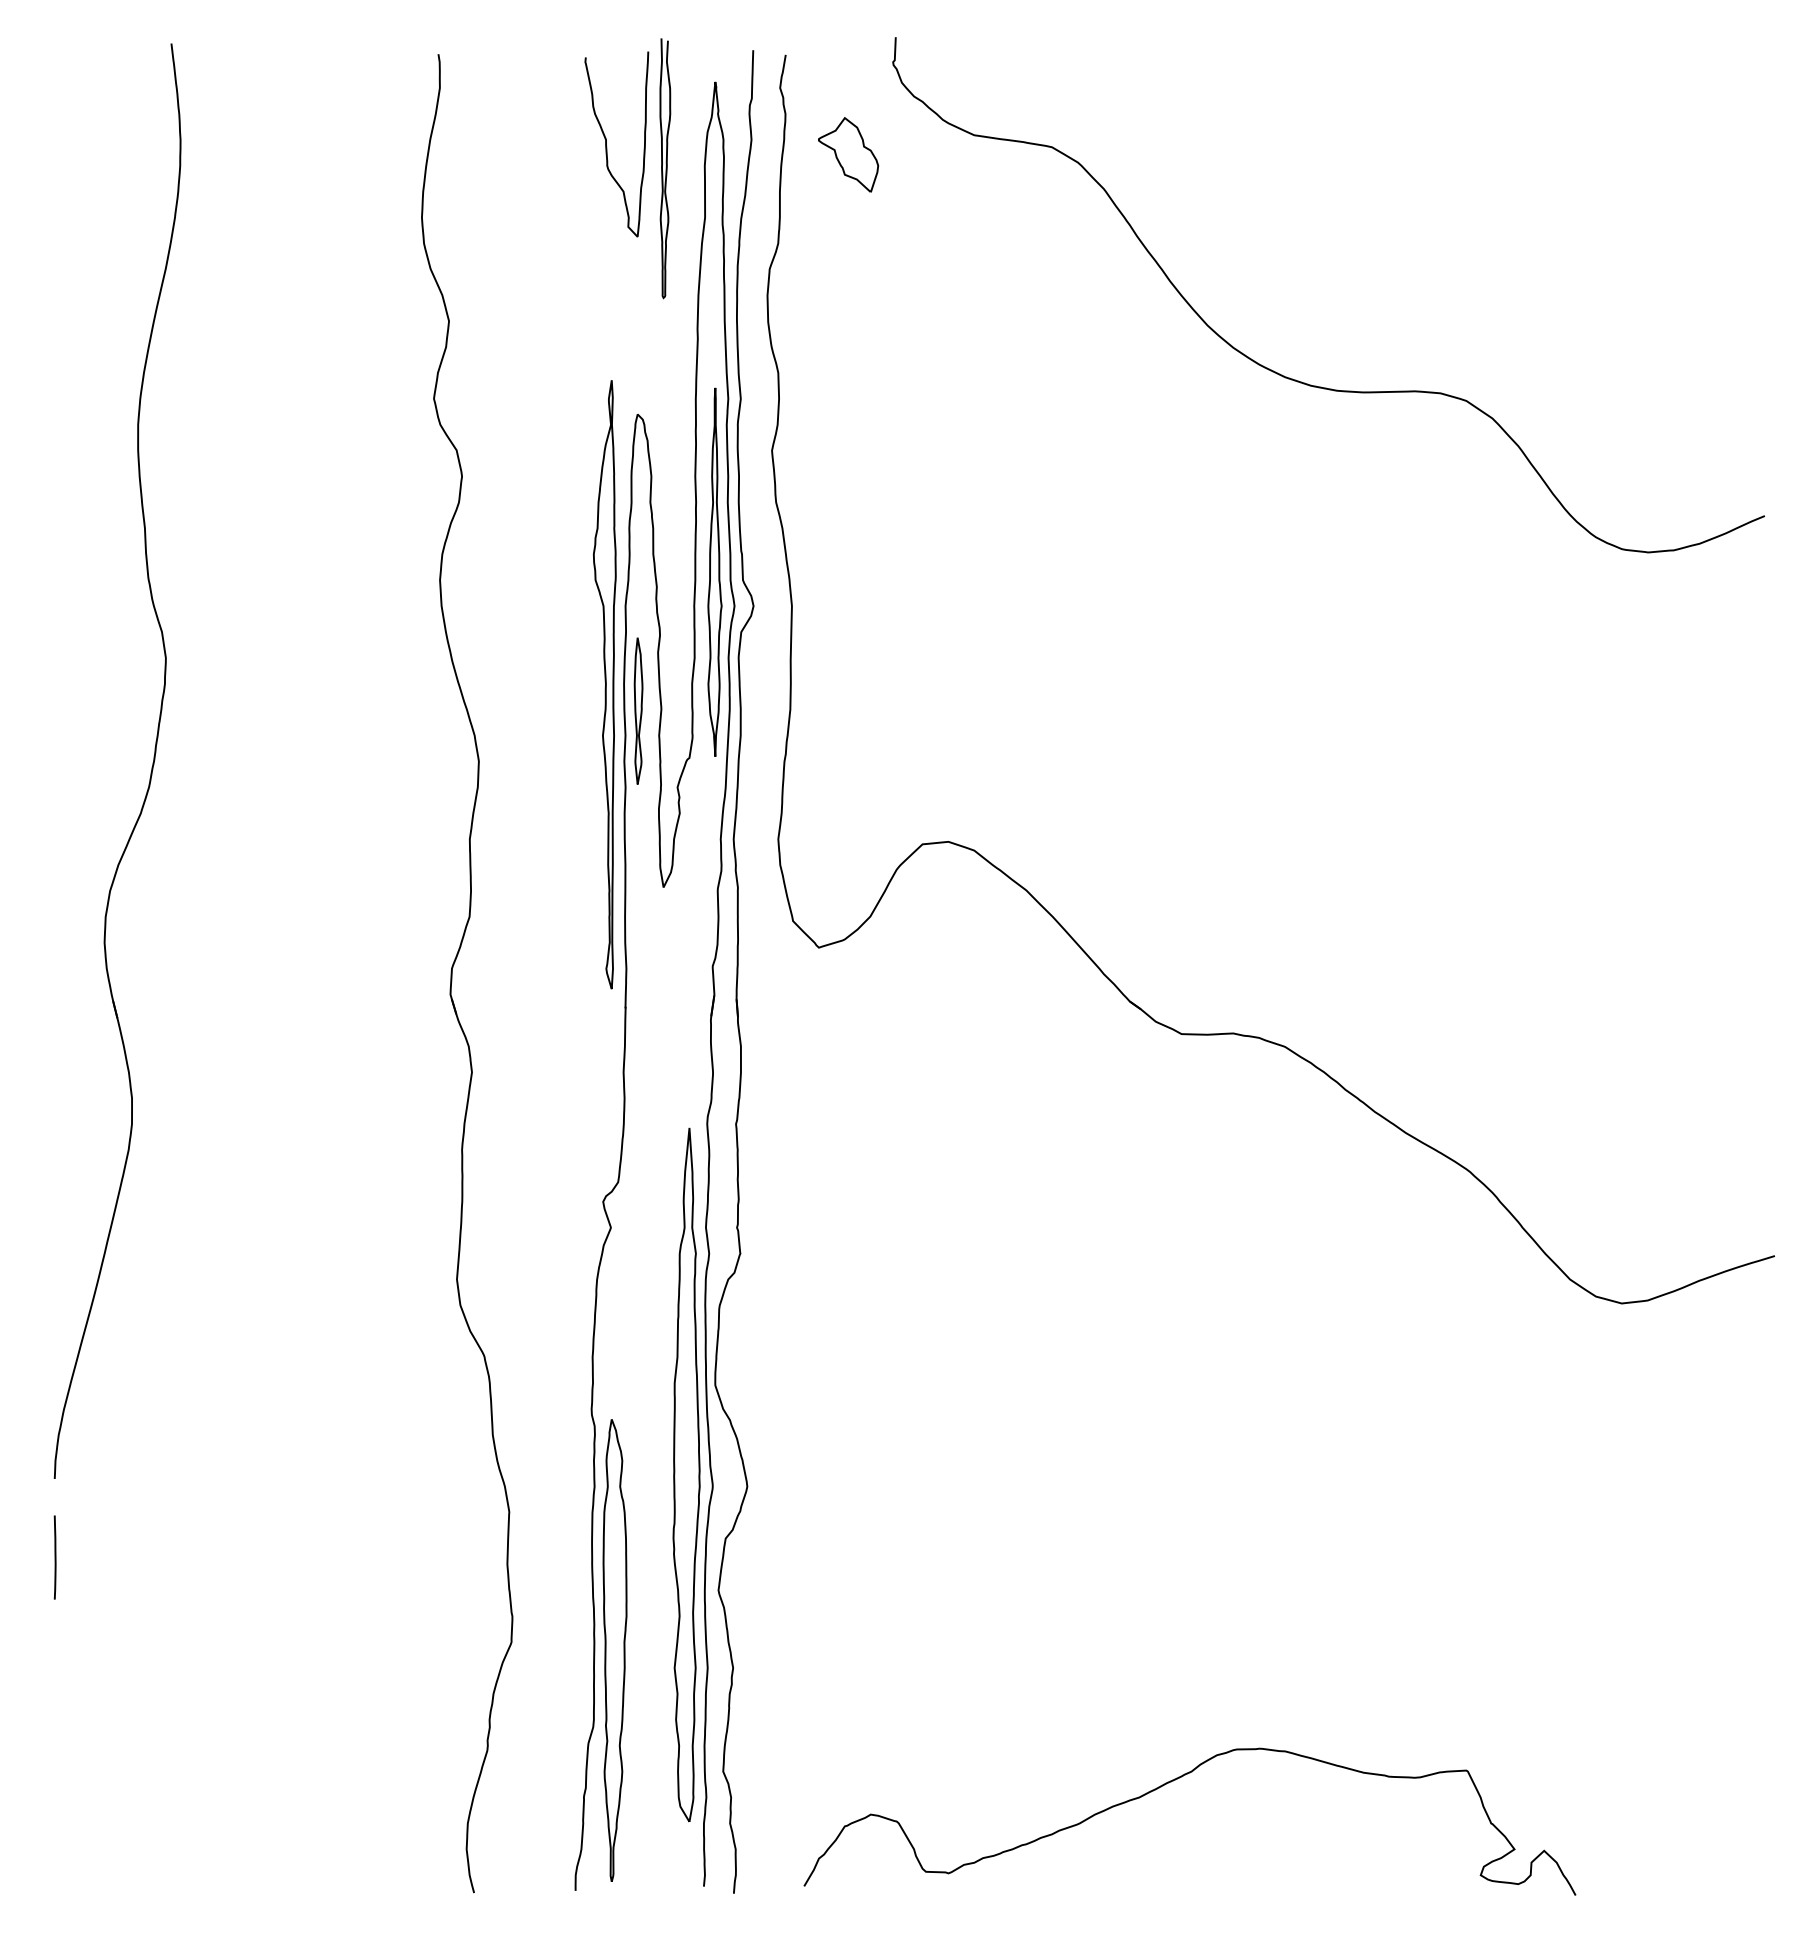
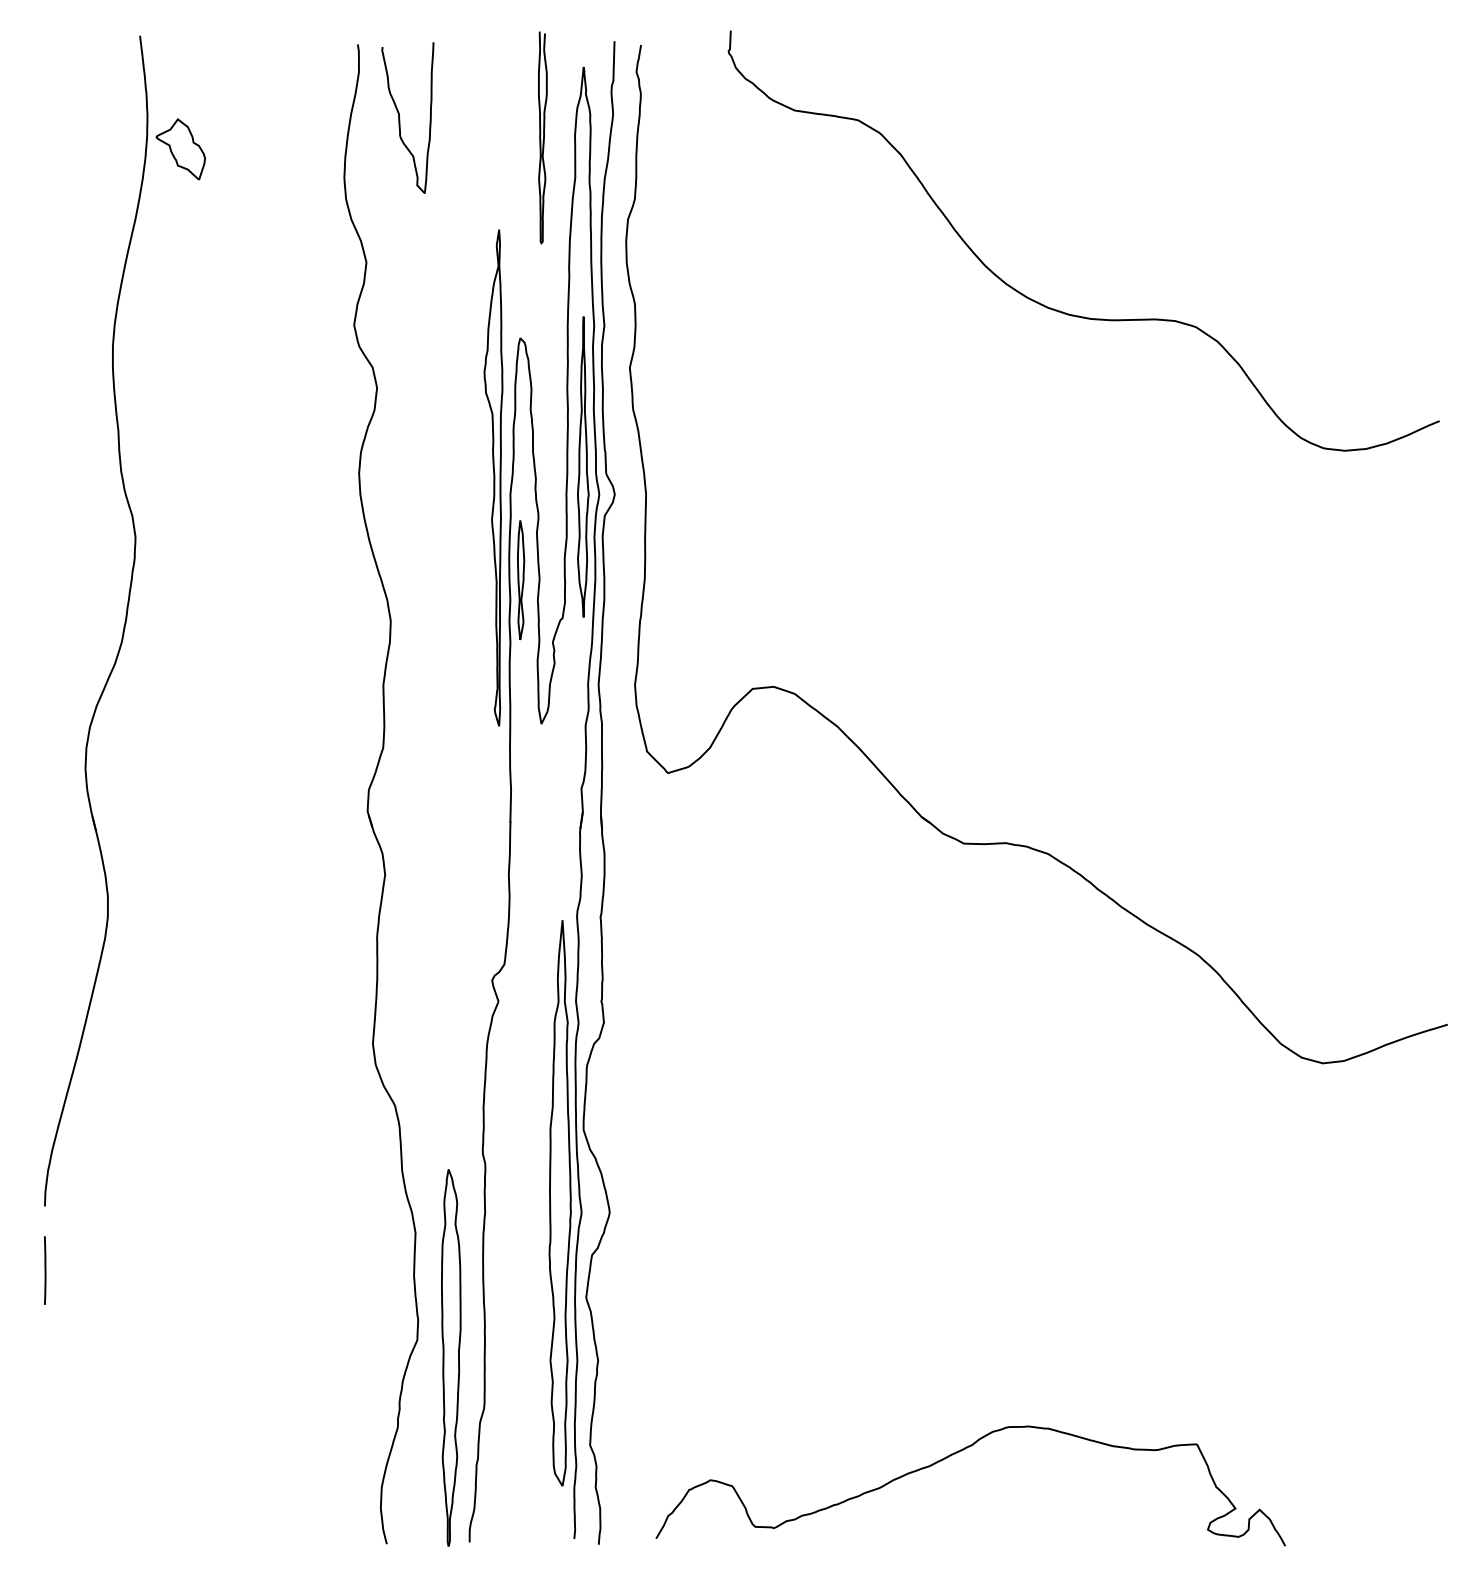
curve: (607, 146) -> (400, 119), moved
part: (848, 154) -> (180, 149), moved
part: (604, 684) -> (493, 477), moved
part: (614, 1650) -> (450, 1357), moved

